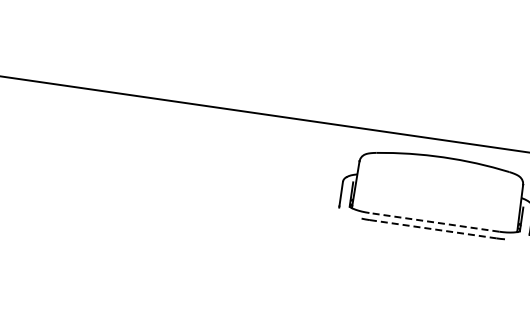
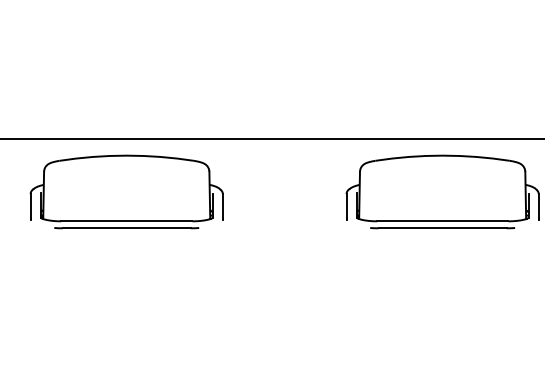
part: (125, 147) -> (126, 191), added
line: (434, 222) -> (442, 221), dashed -> solid
line: (433, 229) -> (442, 228), dashed -> solid

